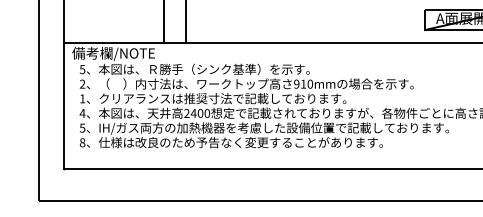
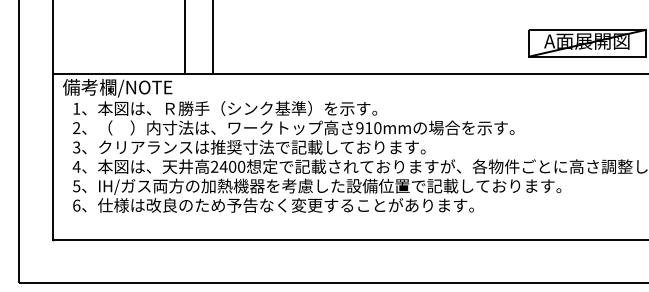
text: (82, 69) -> (76, 108), 5 -> 1
text: (82, 98) -> (76, 147), 1 -> 3
text: (82, 142) -> (76, 205), 8 -> 6

